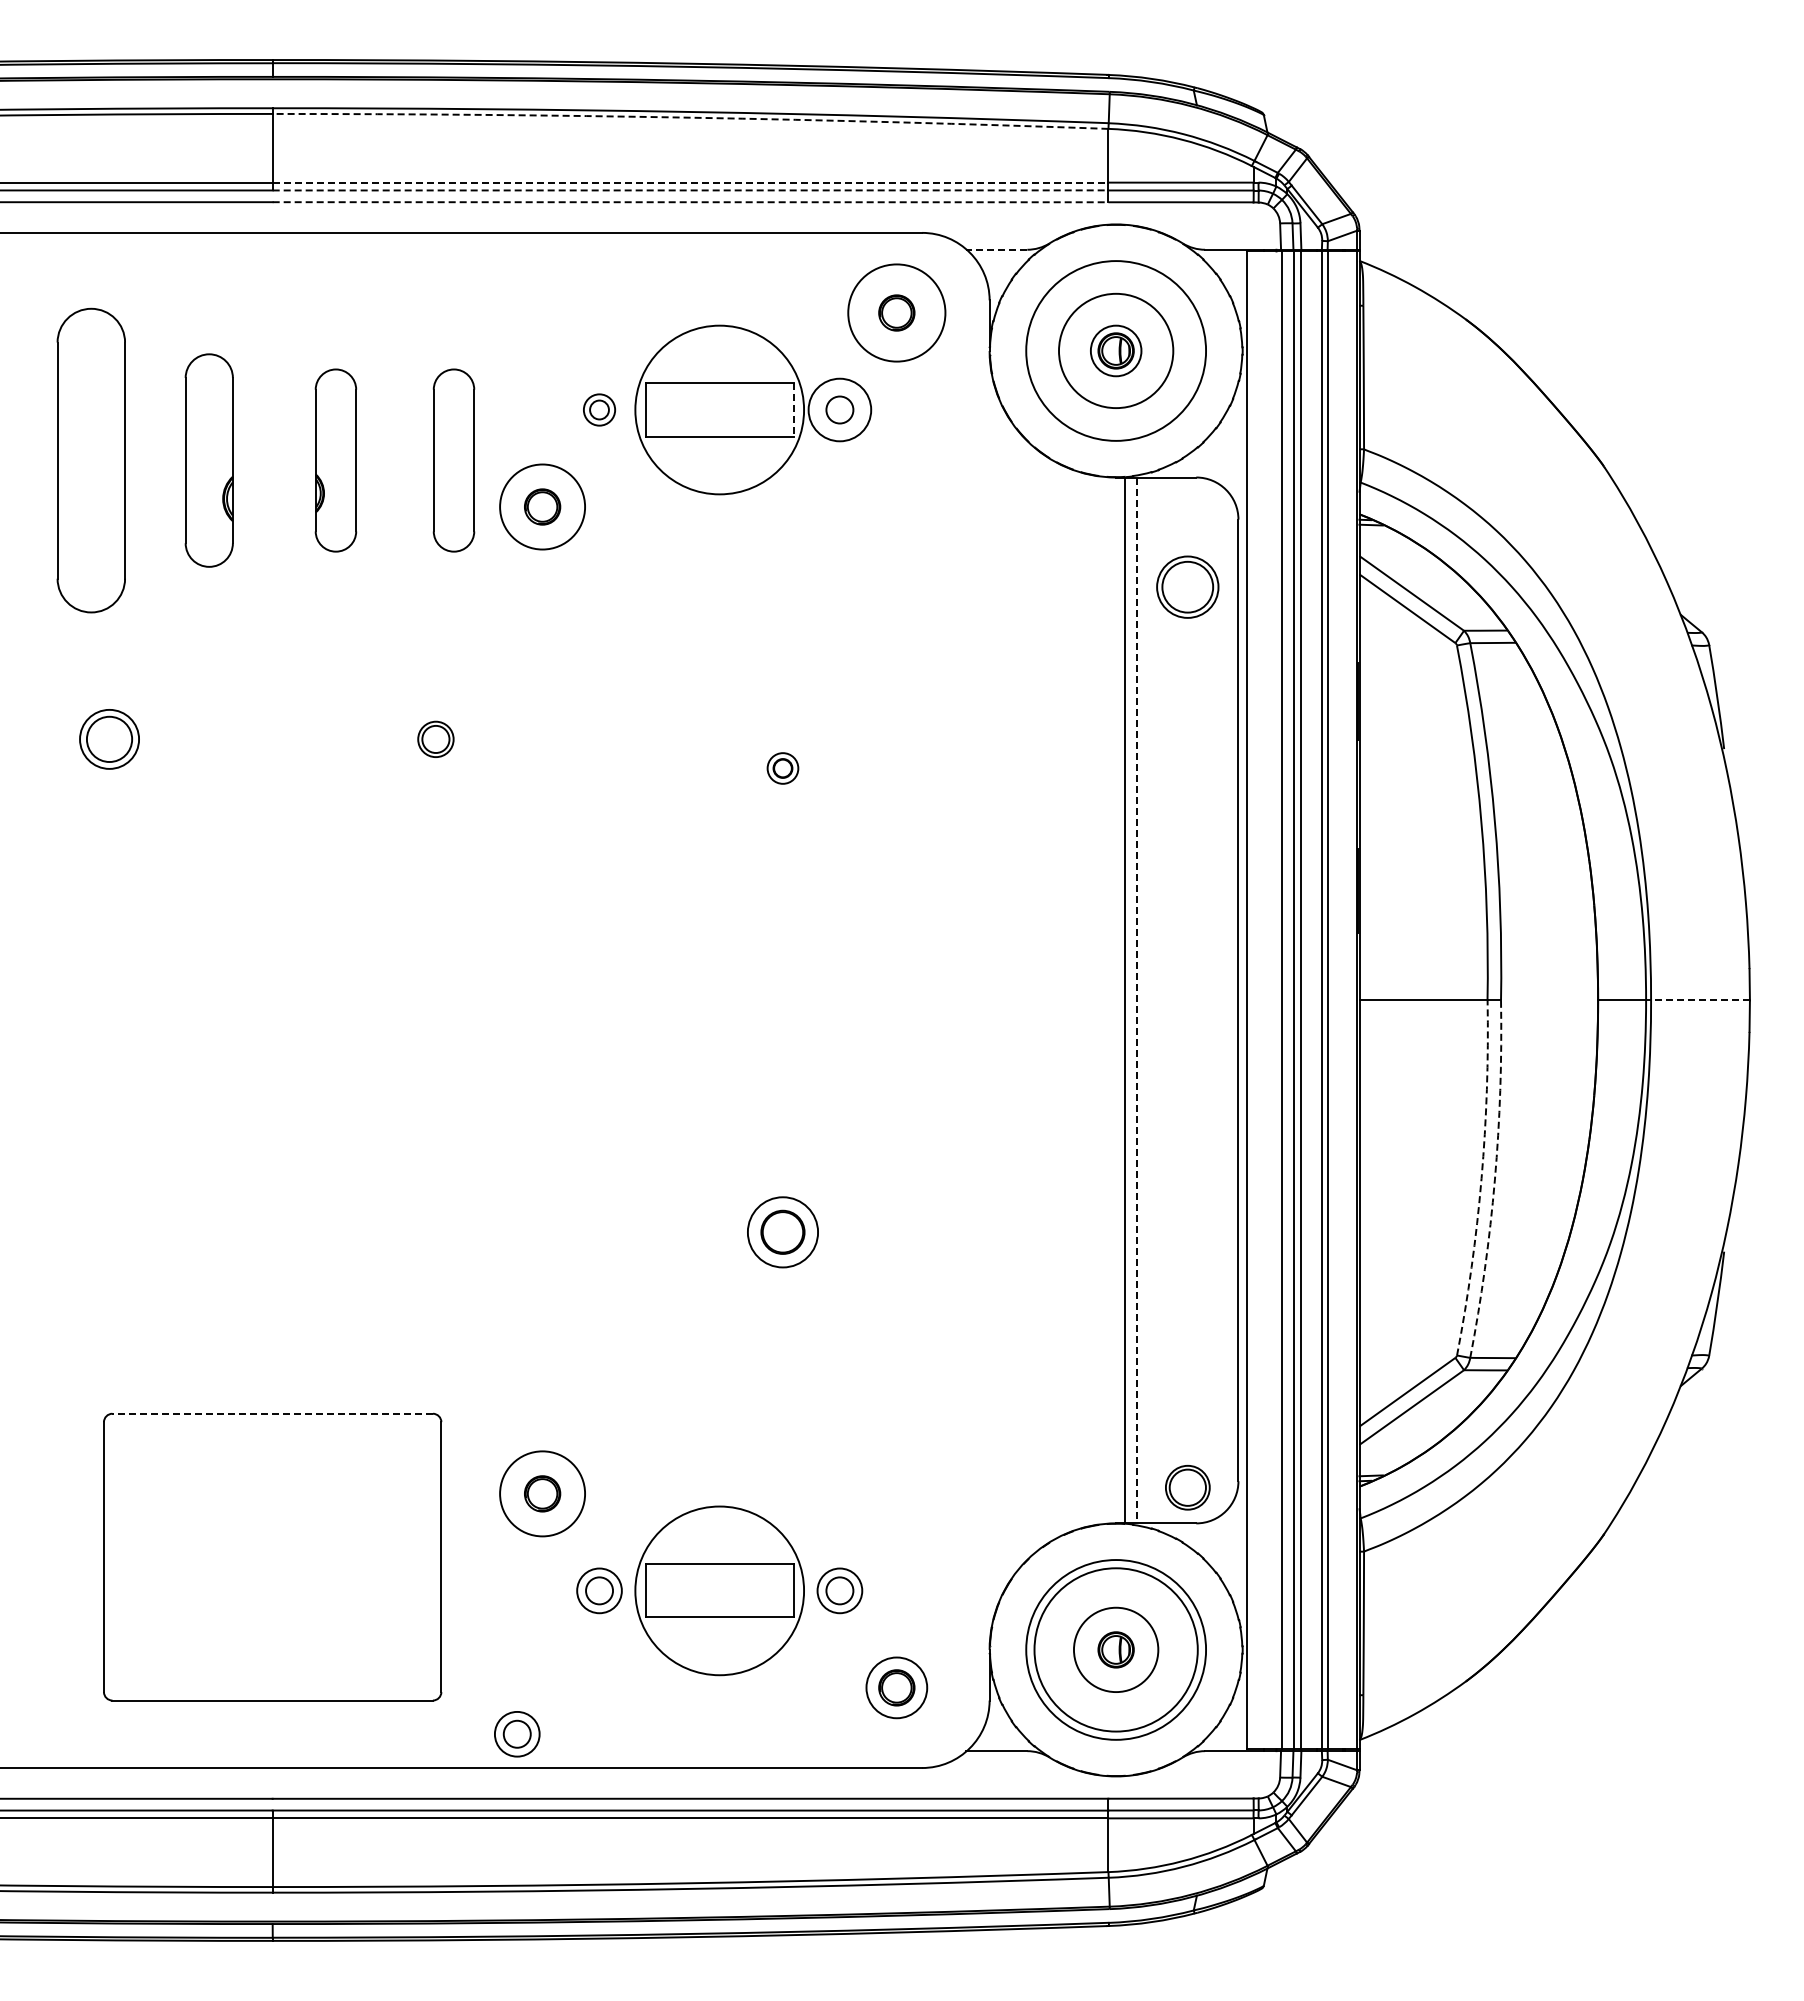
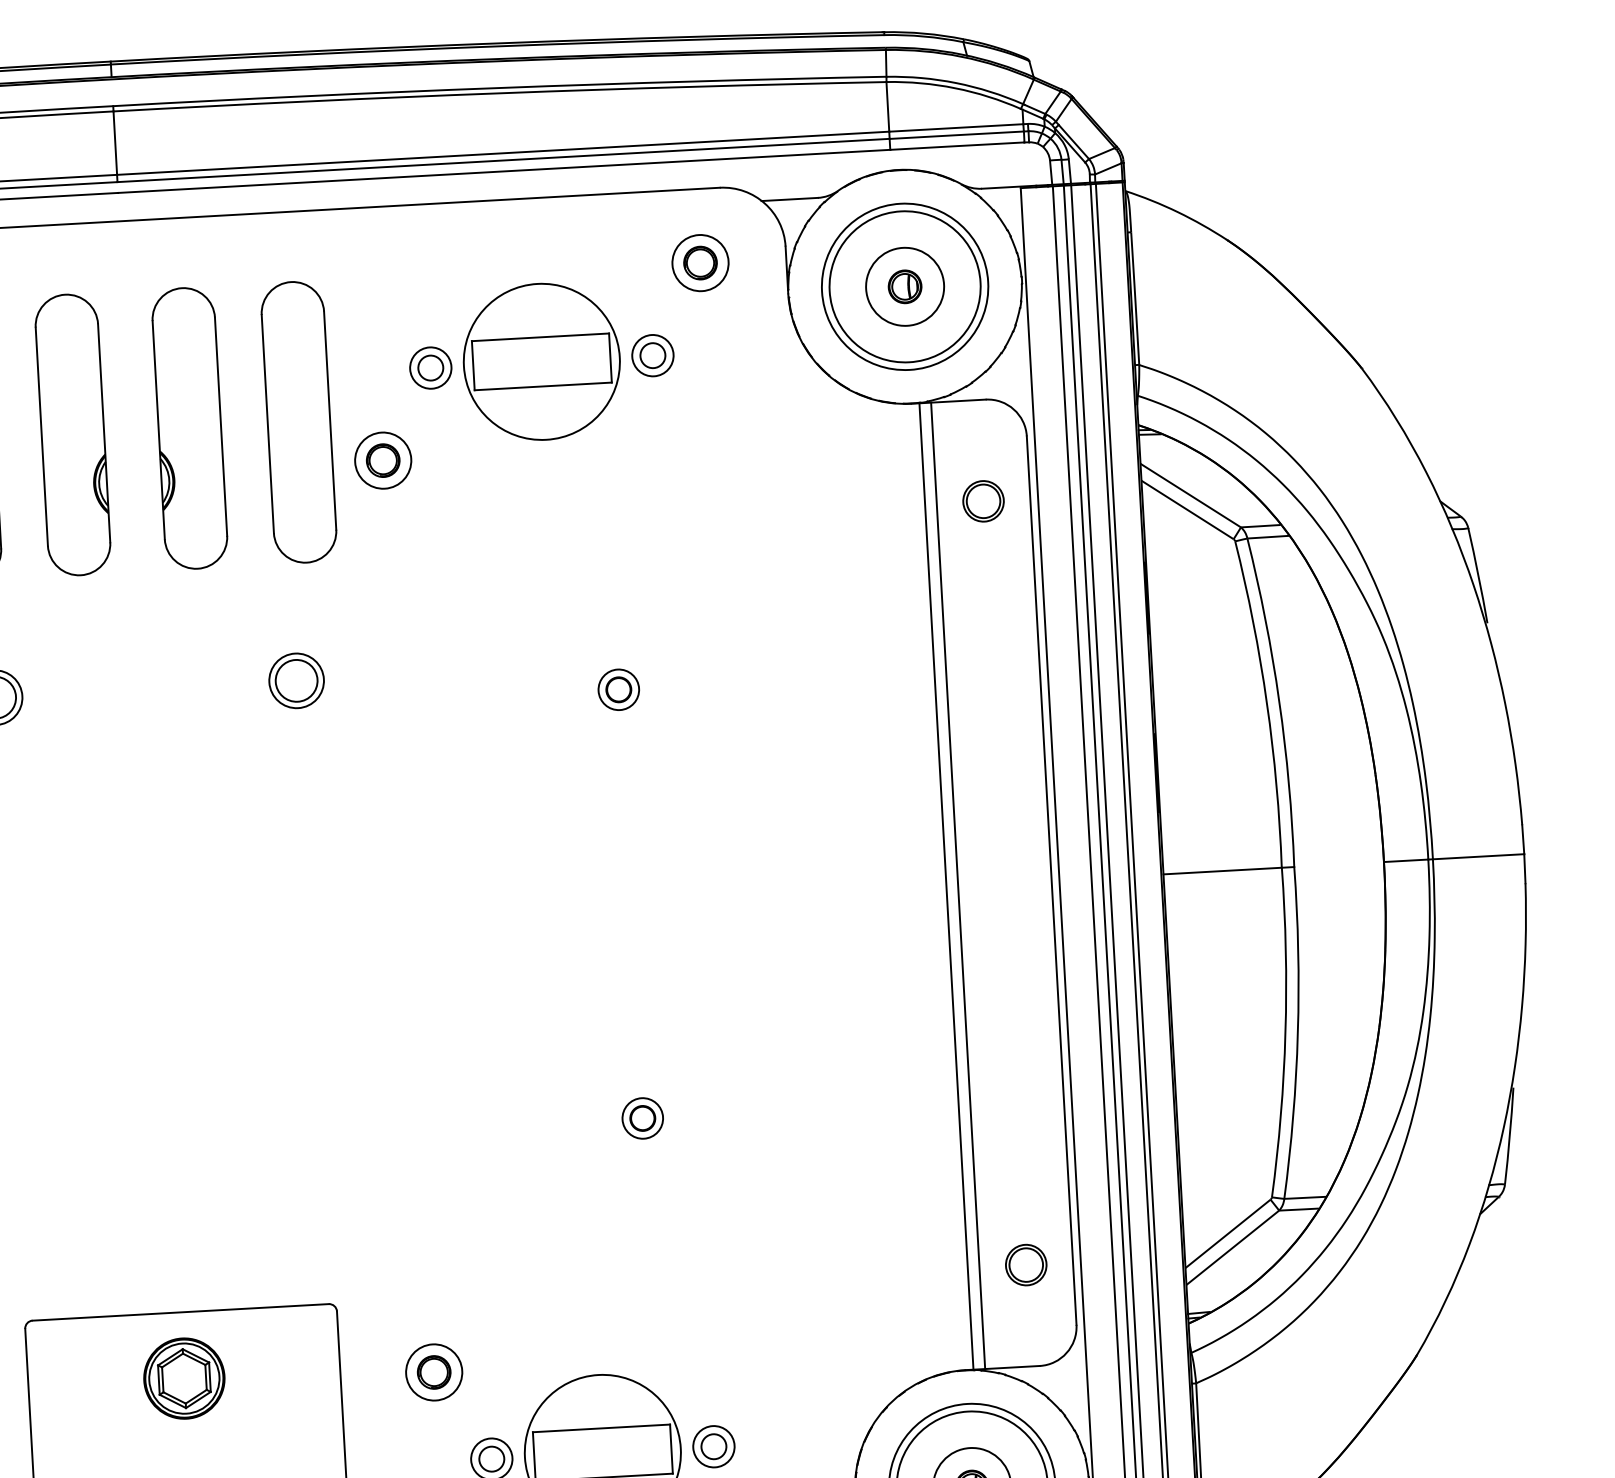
arc: (690, 117) -> (499, 93), dashed -> solid
line: (690, 182) -> (503, 153), dashed -> solid
line: (690, 190) -> (503, 160), dashed -> solid
line: (690, 202) -> (504, 171), dashed -> solid
line: (996, 249) -> (789, 199), dashed -> solid
circle: (896, 312) -> (700, 262), size x0.62
circle: (1115, 350) -> (904, 286), size x1.43
circle: (1115, 350) -> (904, 286), size x1.67
part: (599, 409) -> (430, 367), size x1.43
circle: (839, 409) -> (652, 355), size x0.71
line: (793, 410) -> (610, 358), dashed -> solid
part: (208, 460) -> (72, 434), size x1.43
part: (335, 460) -> (189, 428), size x1.67
part: (453, 460) -> (298, 422), size x1.67
circle: (542, 506) -> (383, 460), size x0.71
part: (1187, 586) -> (983, 500), size x0.71
part: (435, 739) -> (296, 680), size x1.67
part: (782, 768) -> (618, 689), size x1.43
line: (1137, 1000) -> (958, 885), dashed -> solid
line: (1700, 1000) -> (1478, 856), dashed -> solid
arc: (1481, 1178) -> (1285, 1032), dashed -> solid
arc: (1494, 1179) -> (1297, 1032), dashed -> solid
part: (782, 1232) -> (642, 1118), size x0.62
line: (272, 1413) -> (180, 1312), dashed -> solid
part: (272, 1485) -> (184, 1378), added
part: (1187, 1487) -> (1025, 1264), moved
circle: (542, 1493) -> (434, 1372), size x0.71

